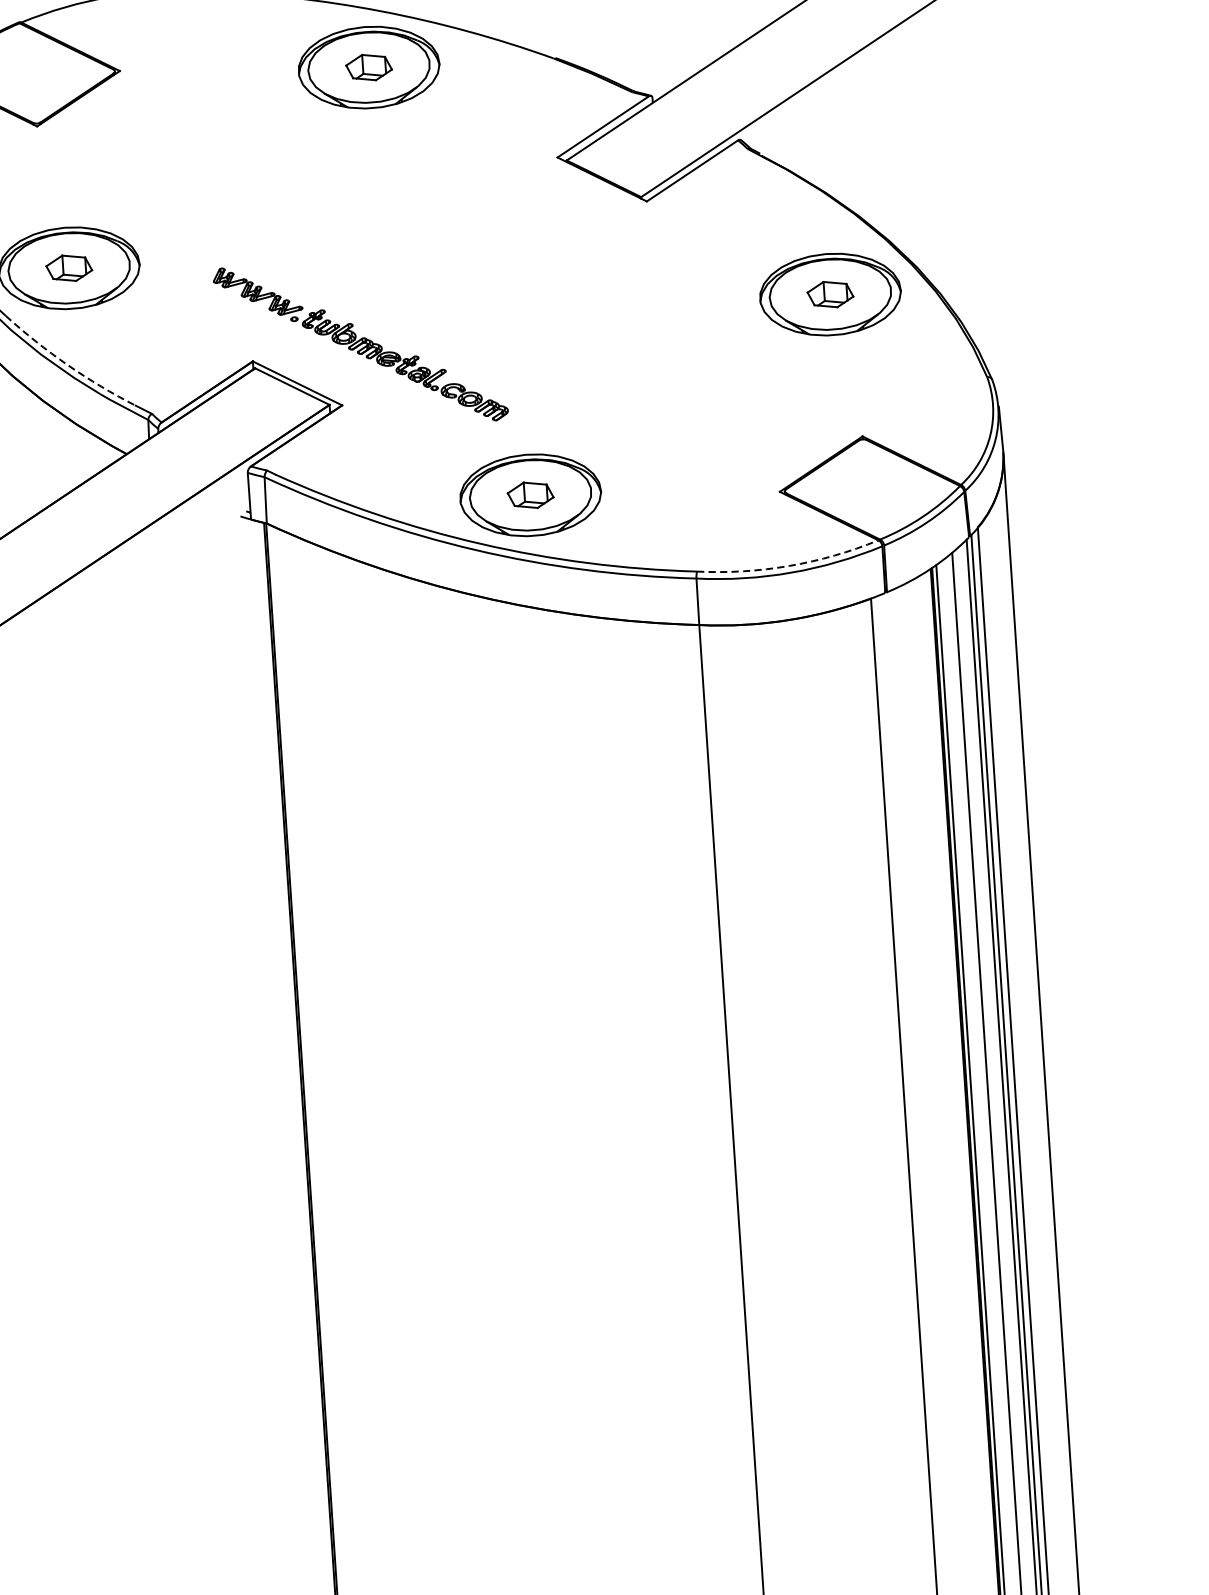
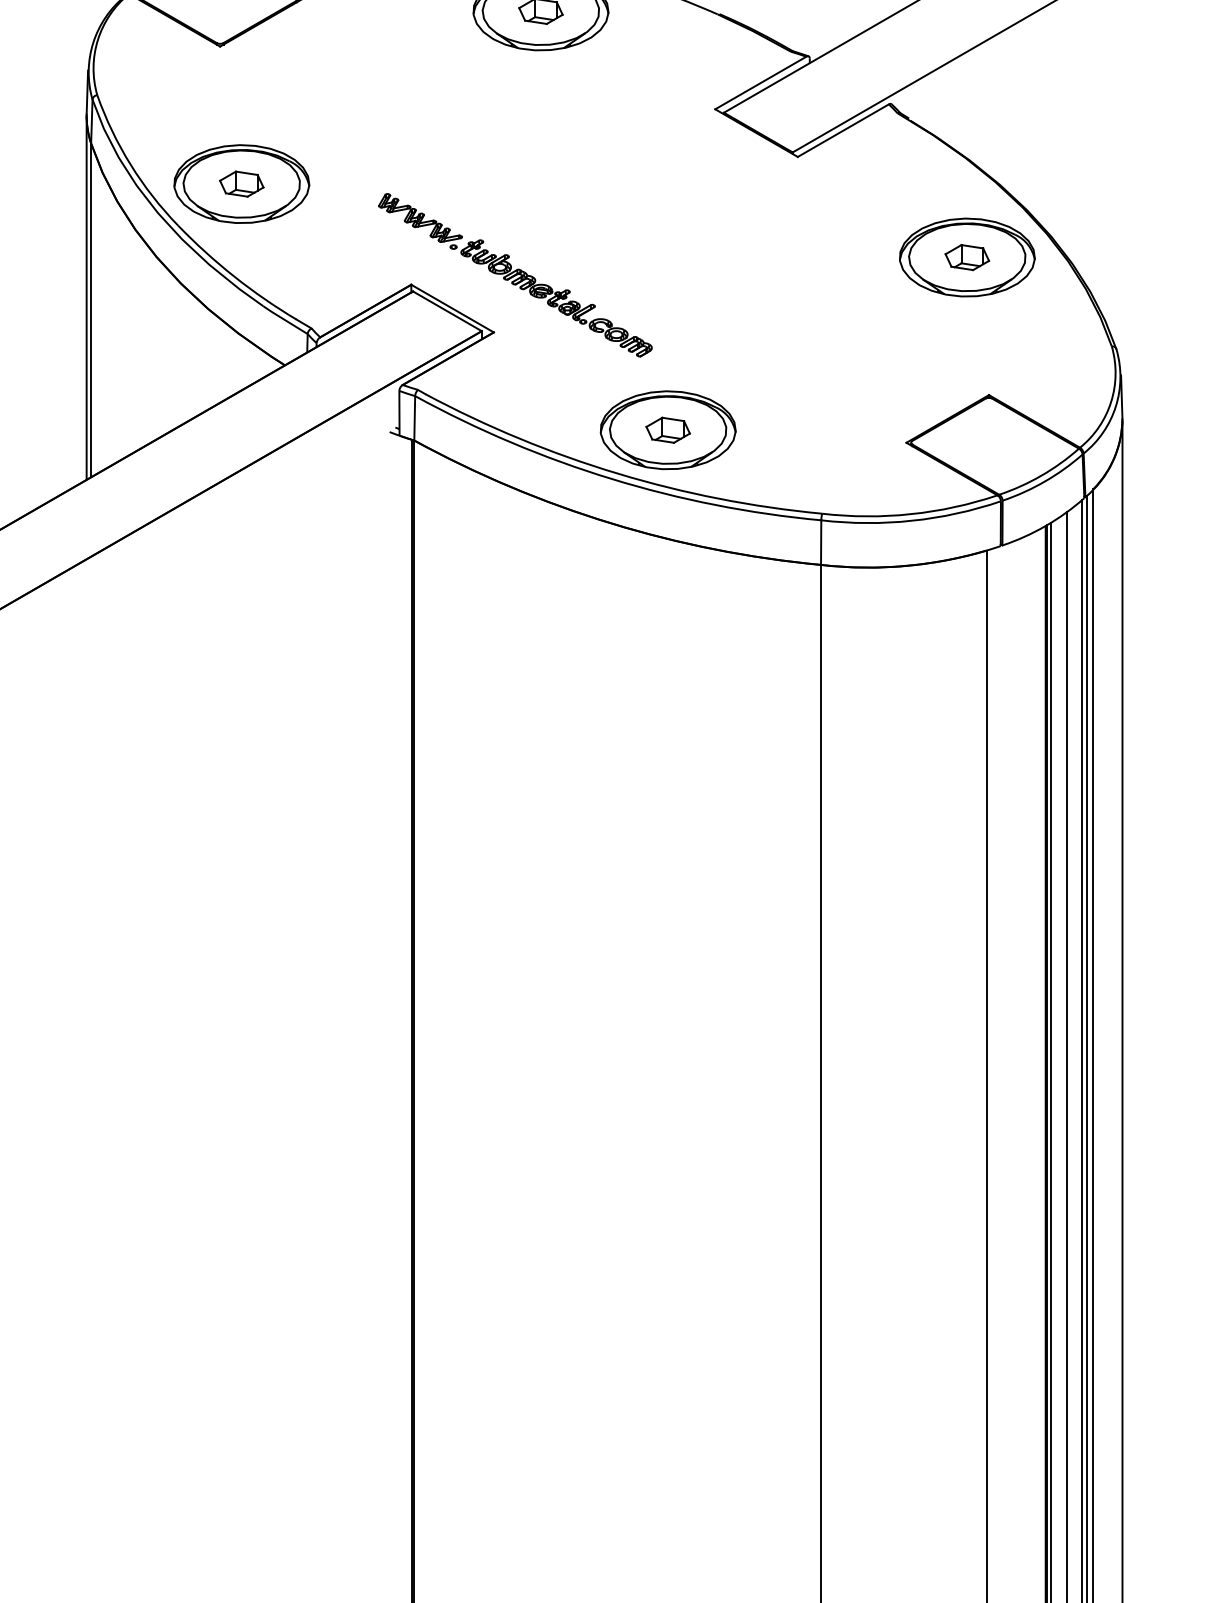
arc: (68, 365) -> (234, 276), dashed -> solid
arc: (789, 566) -> (910, 514), dashed -> solid

